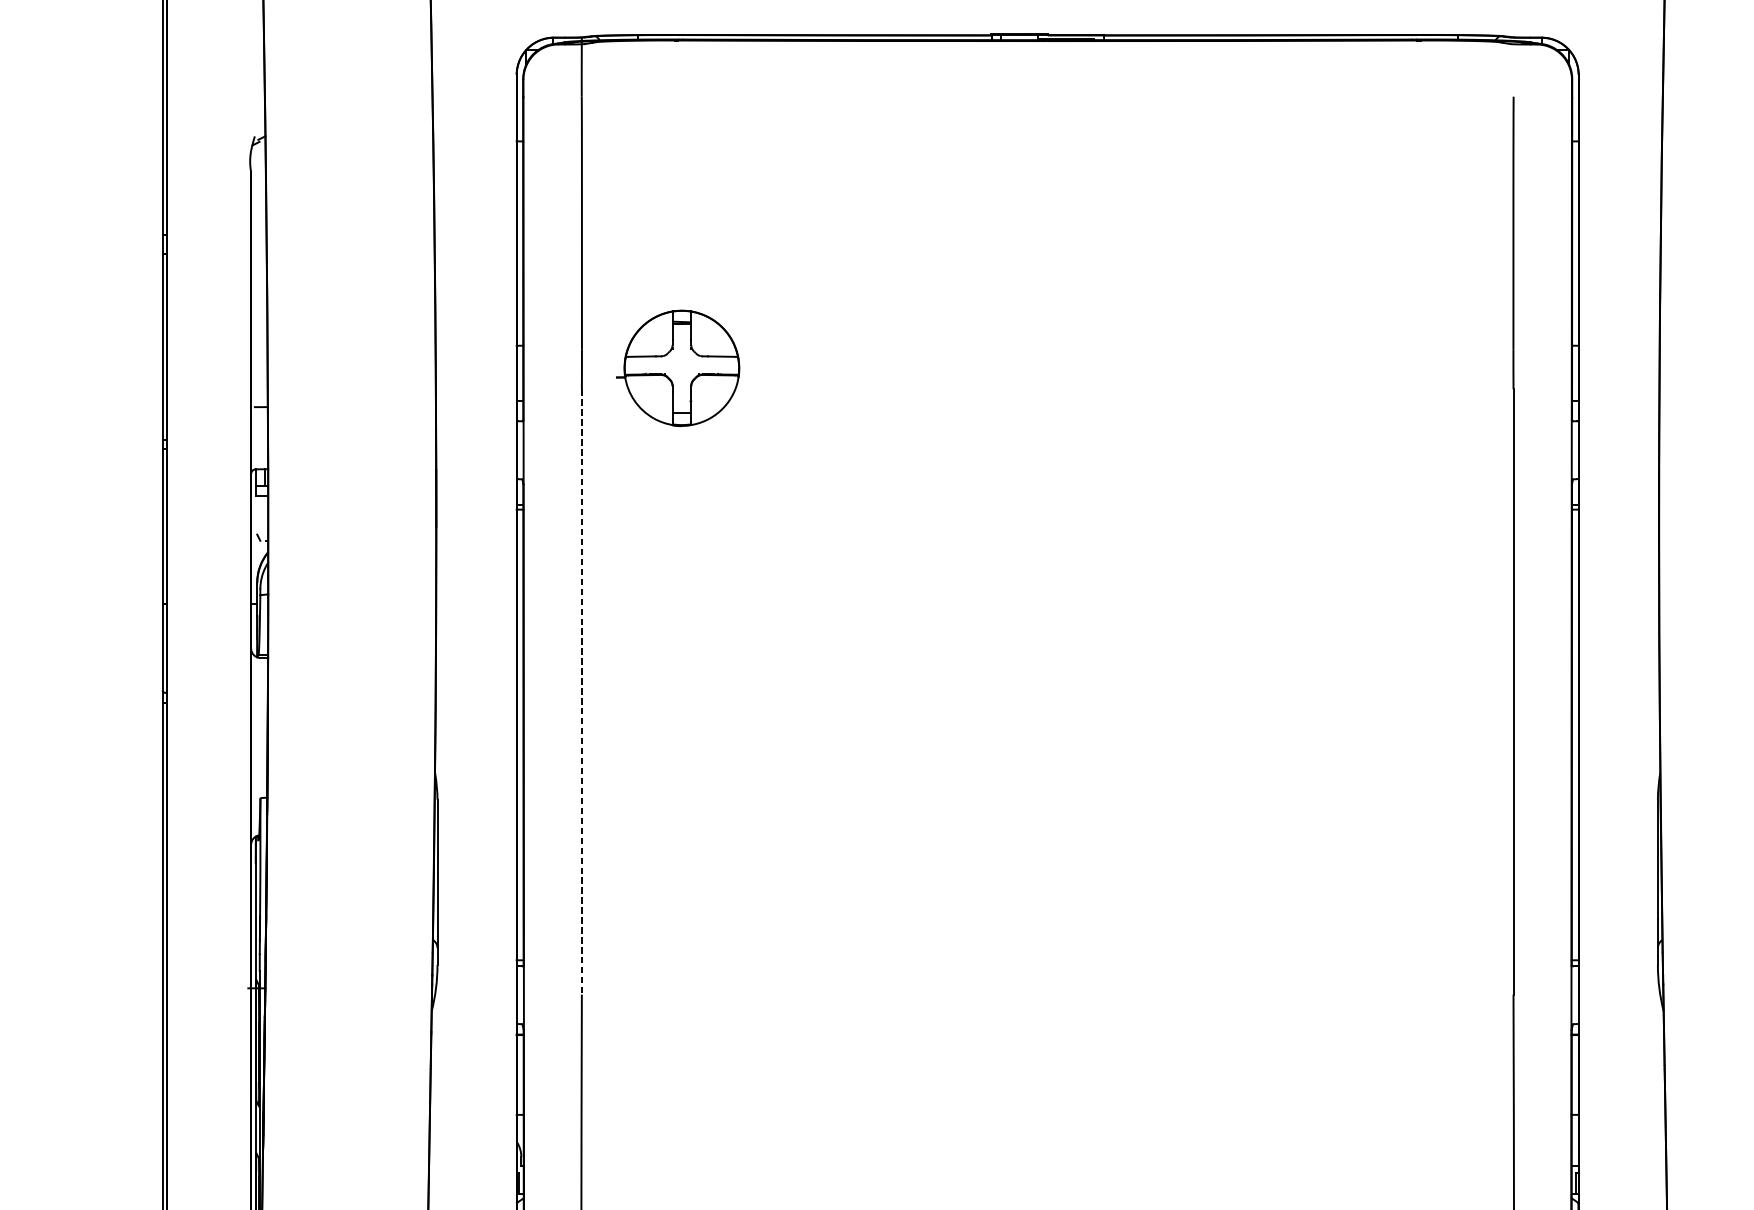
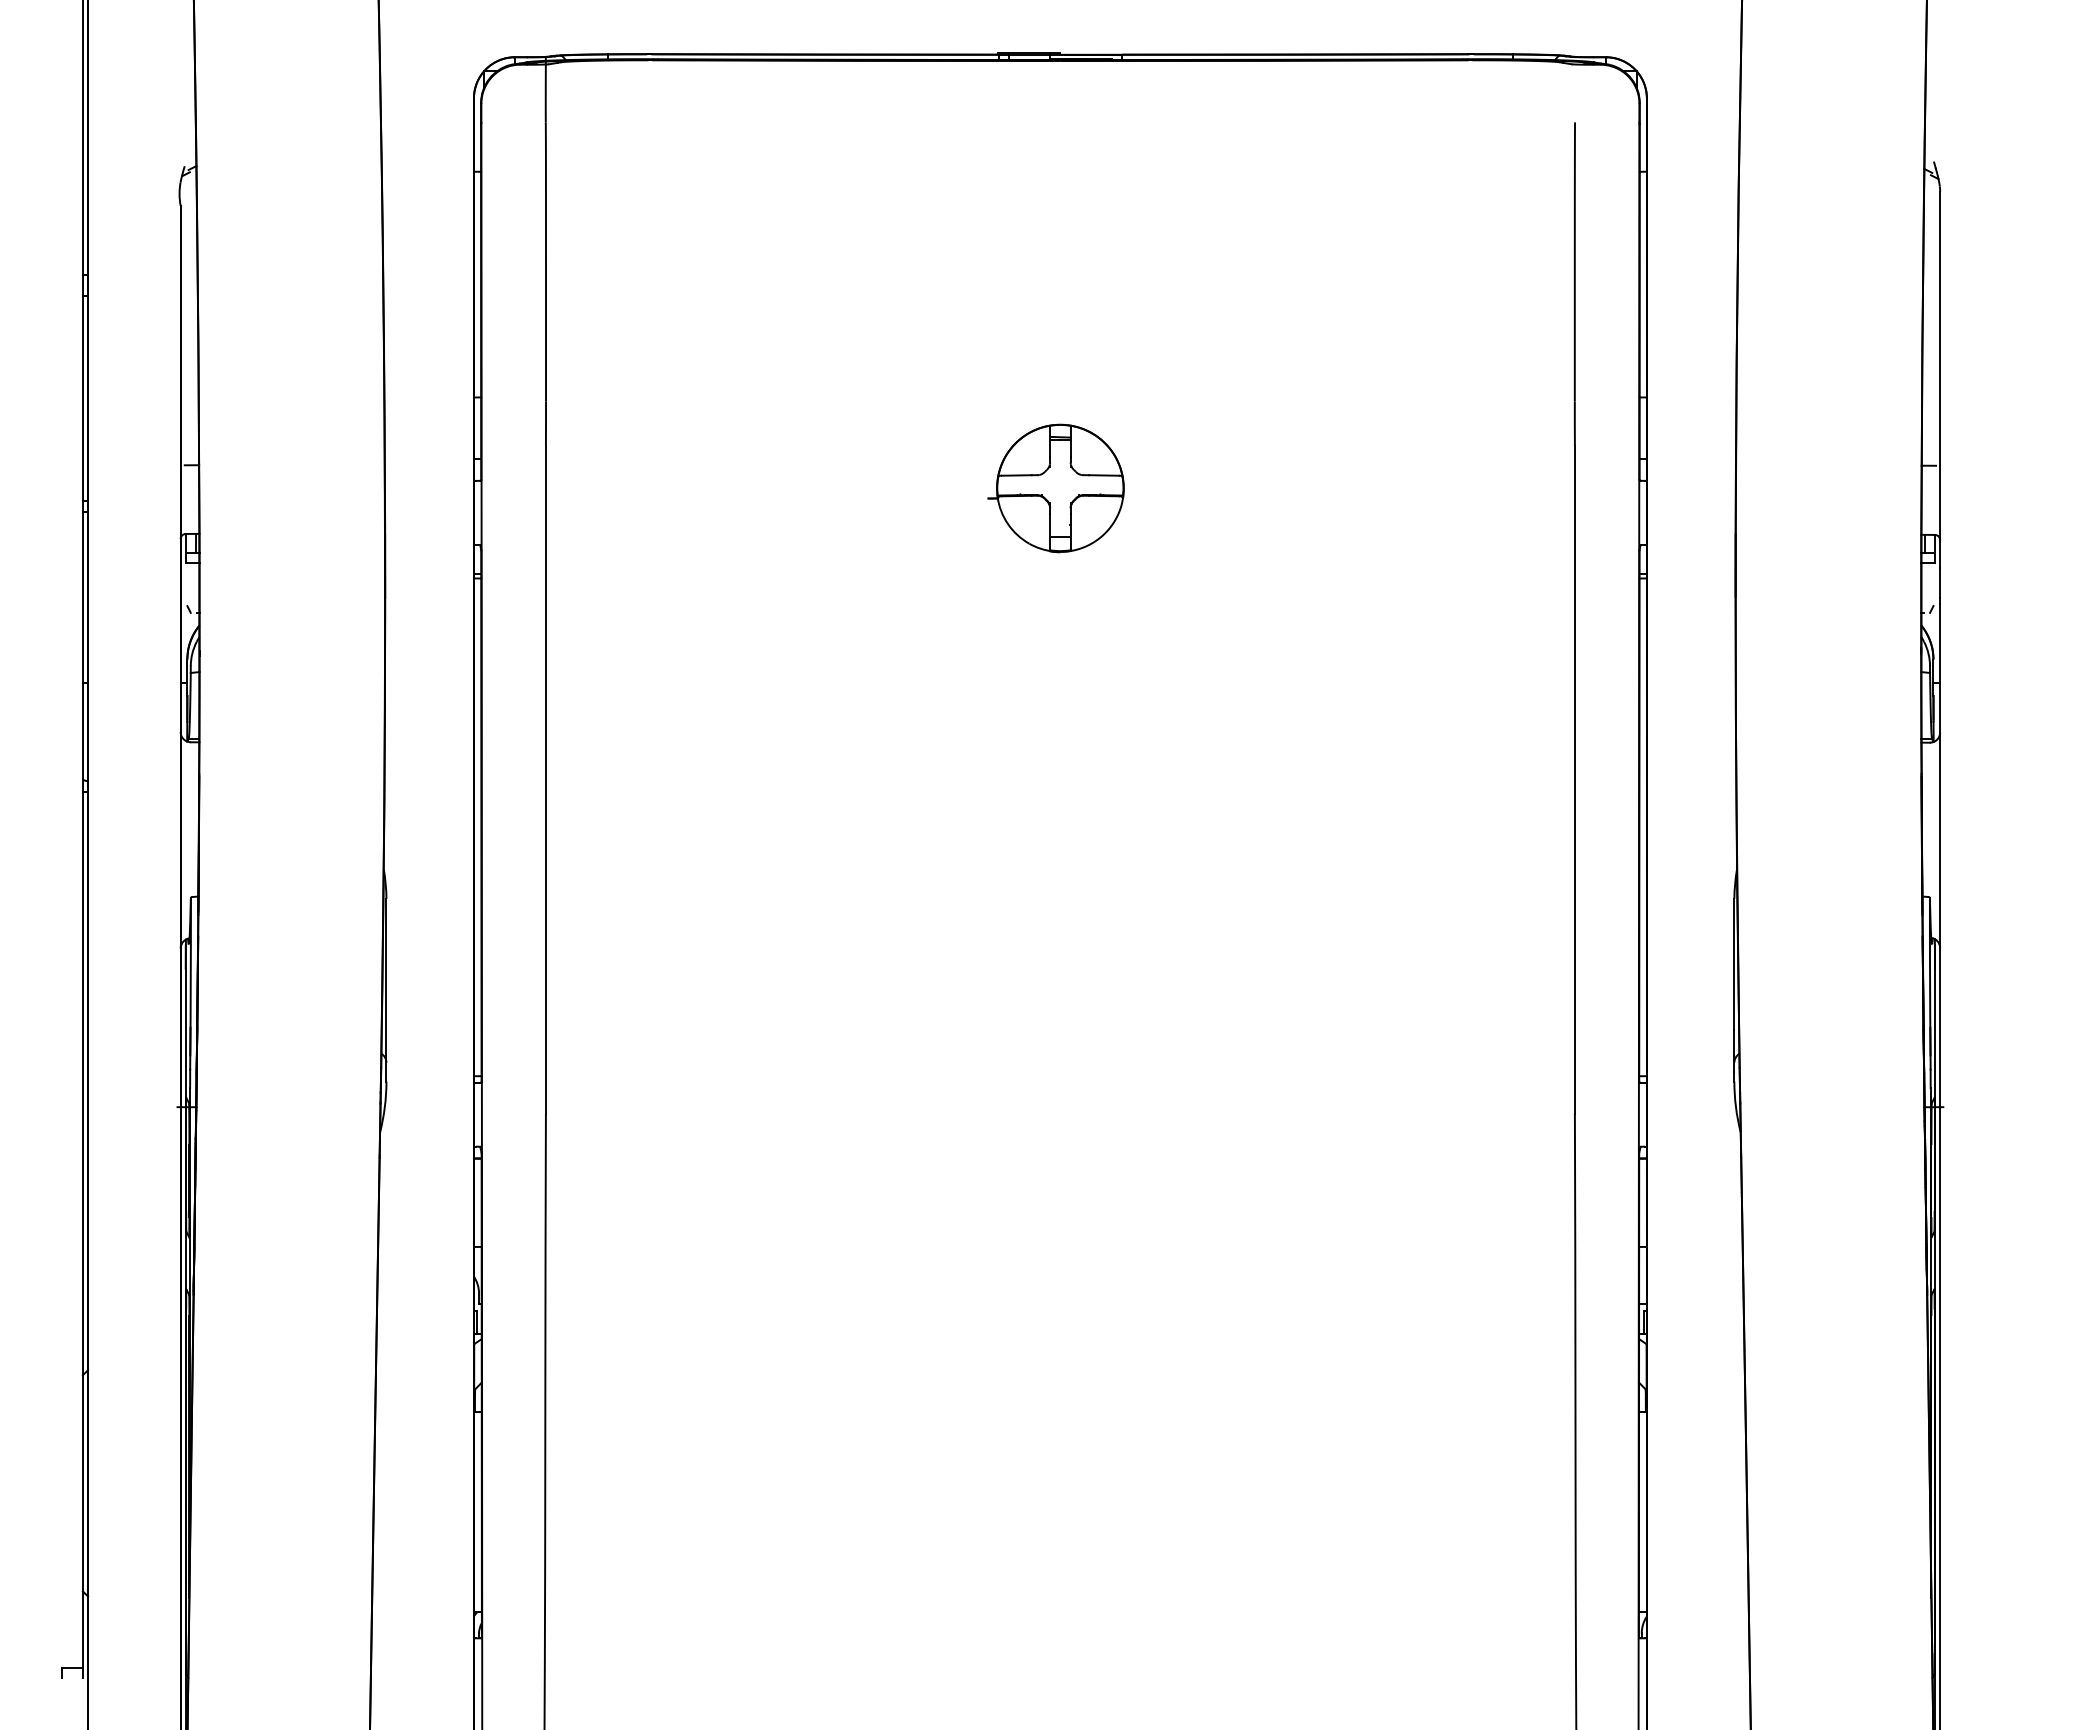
part: (677, 368) -> (1055, 488), moved
line: (581, 692) -> (545, 780), dashed -> solid

